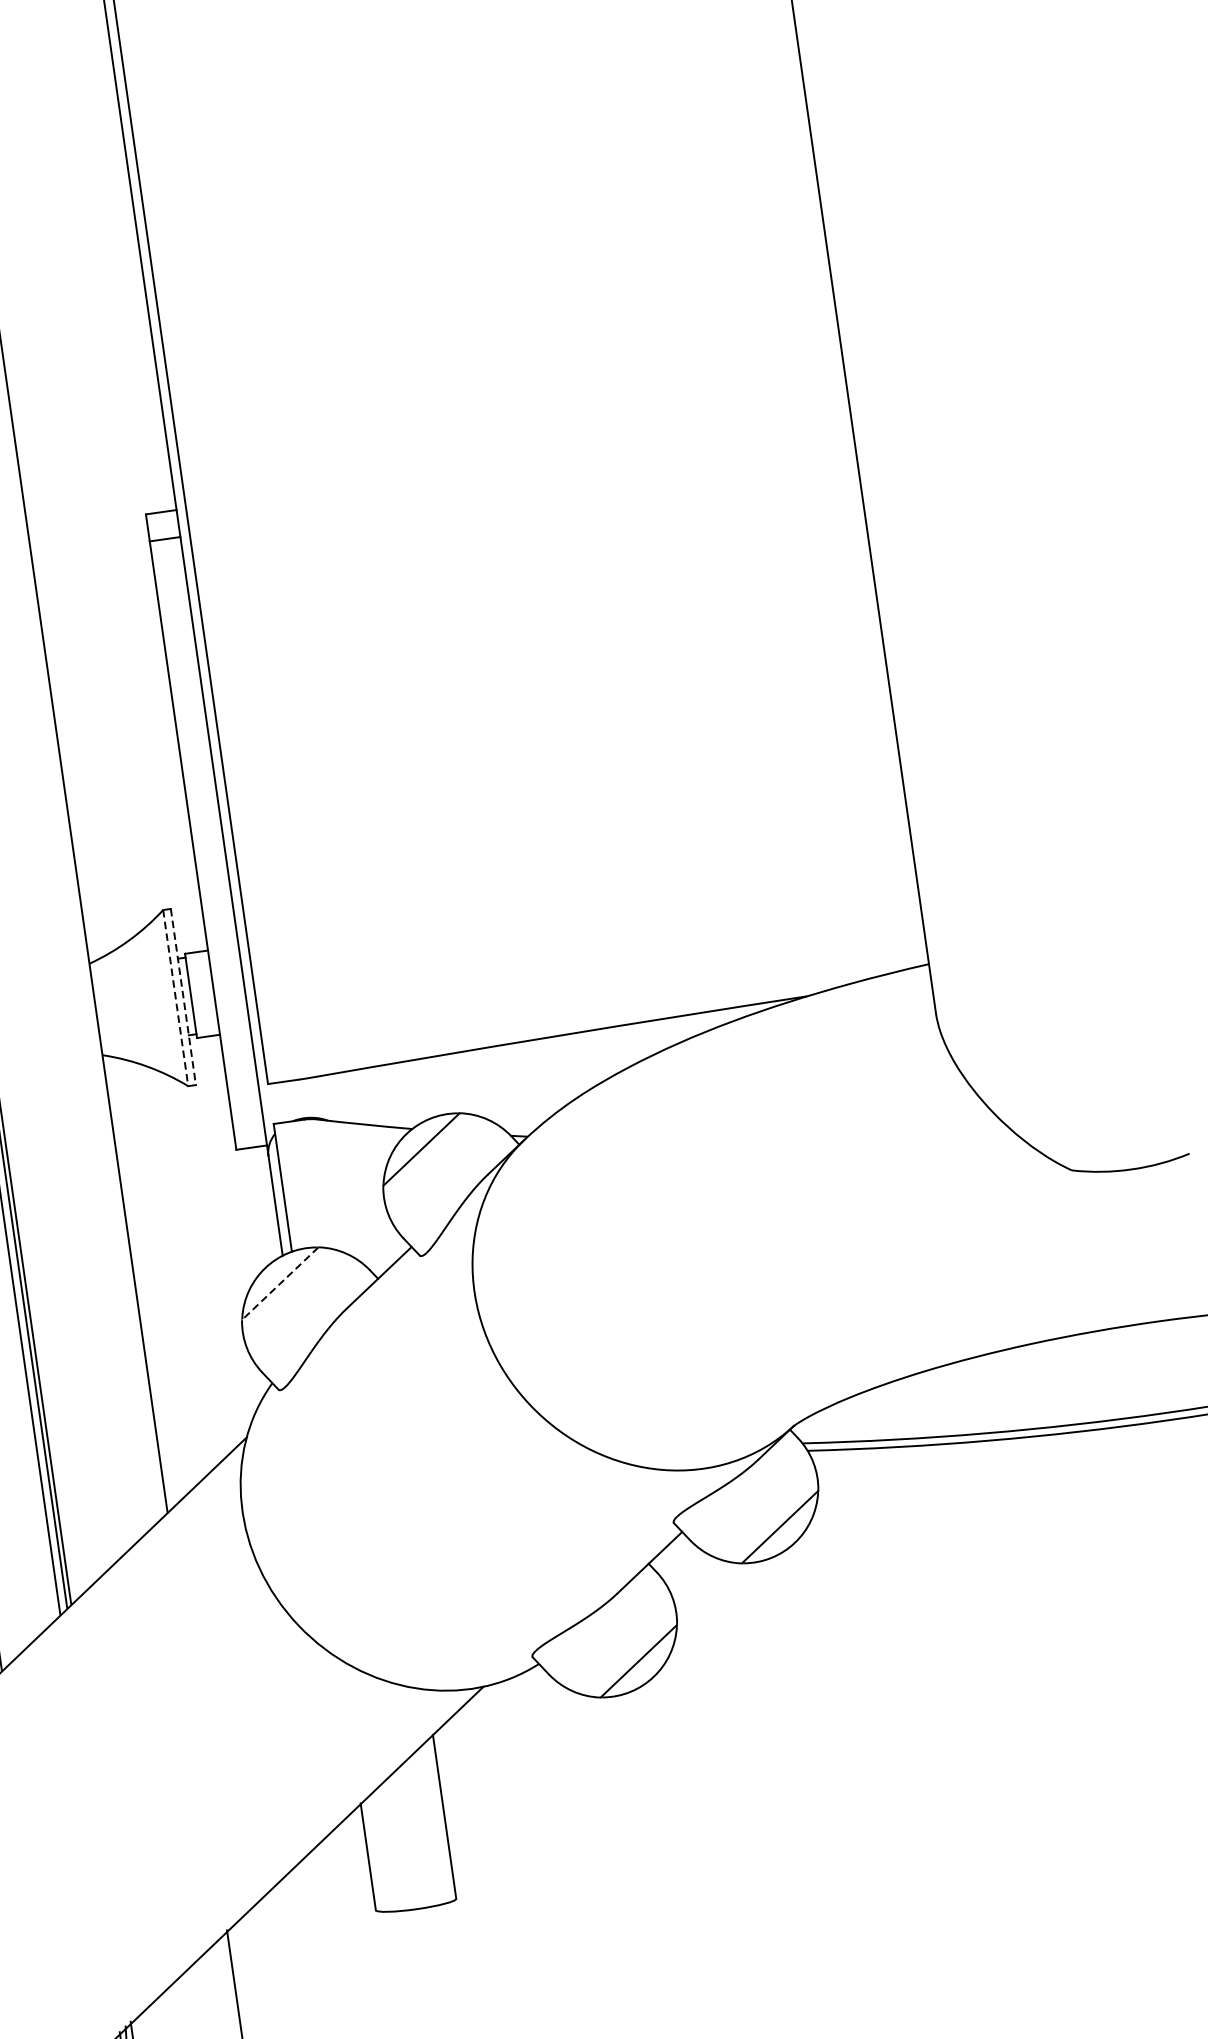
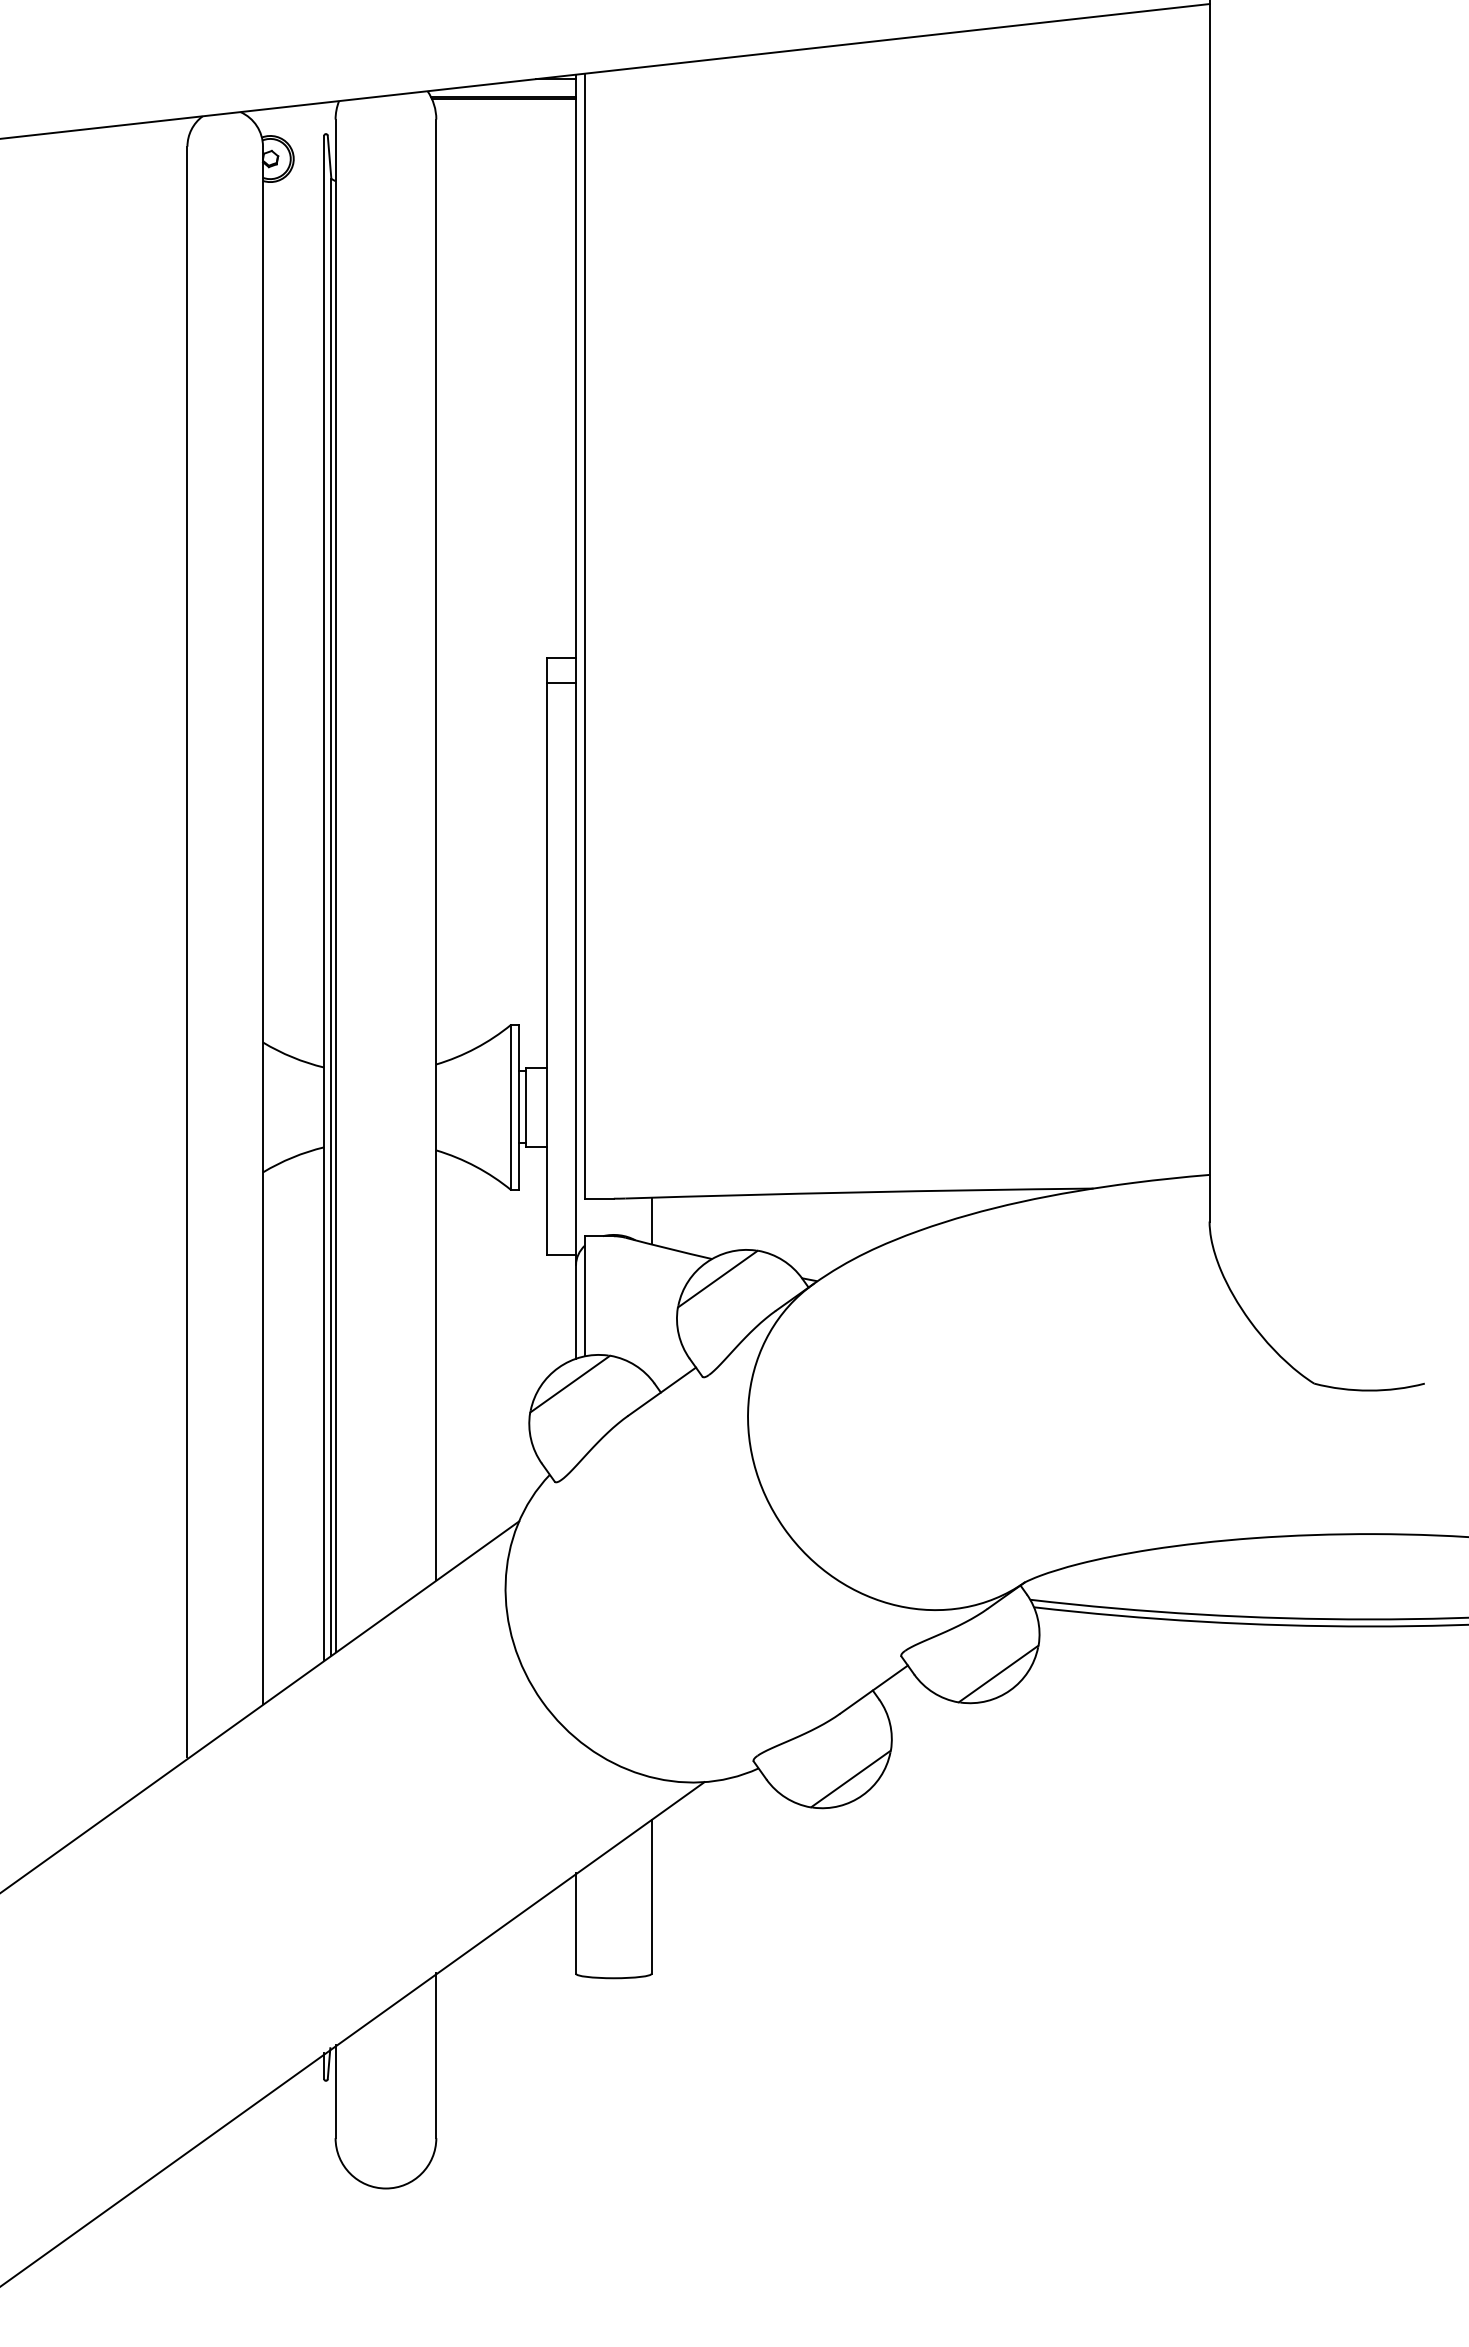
line: (183, 997) -> (518, 1107), dashed -> solid
line: (175, 998) -> (511, 1107), dashed -> solid
line: (342, 1097) -> (651, 1220), added
line: (280, 1283) -> (570, 1384), dashed -> solid

